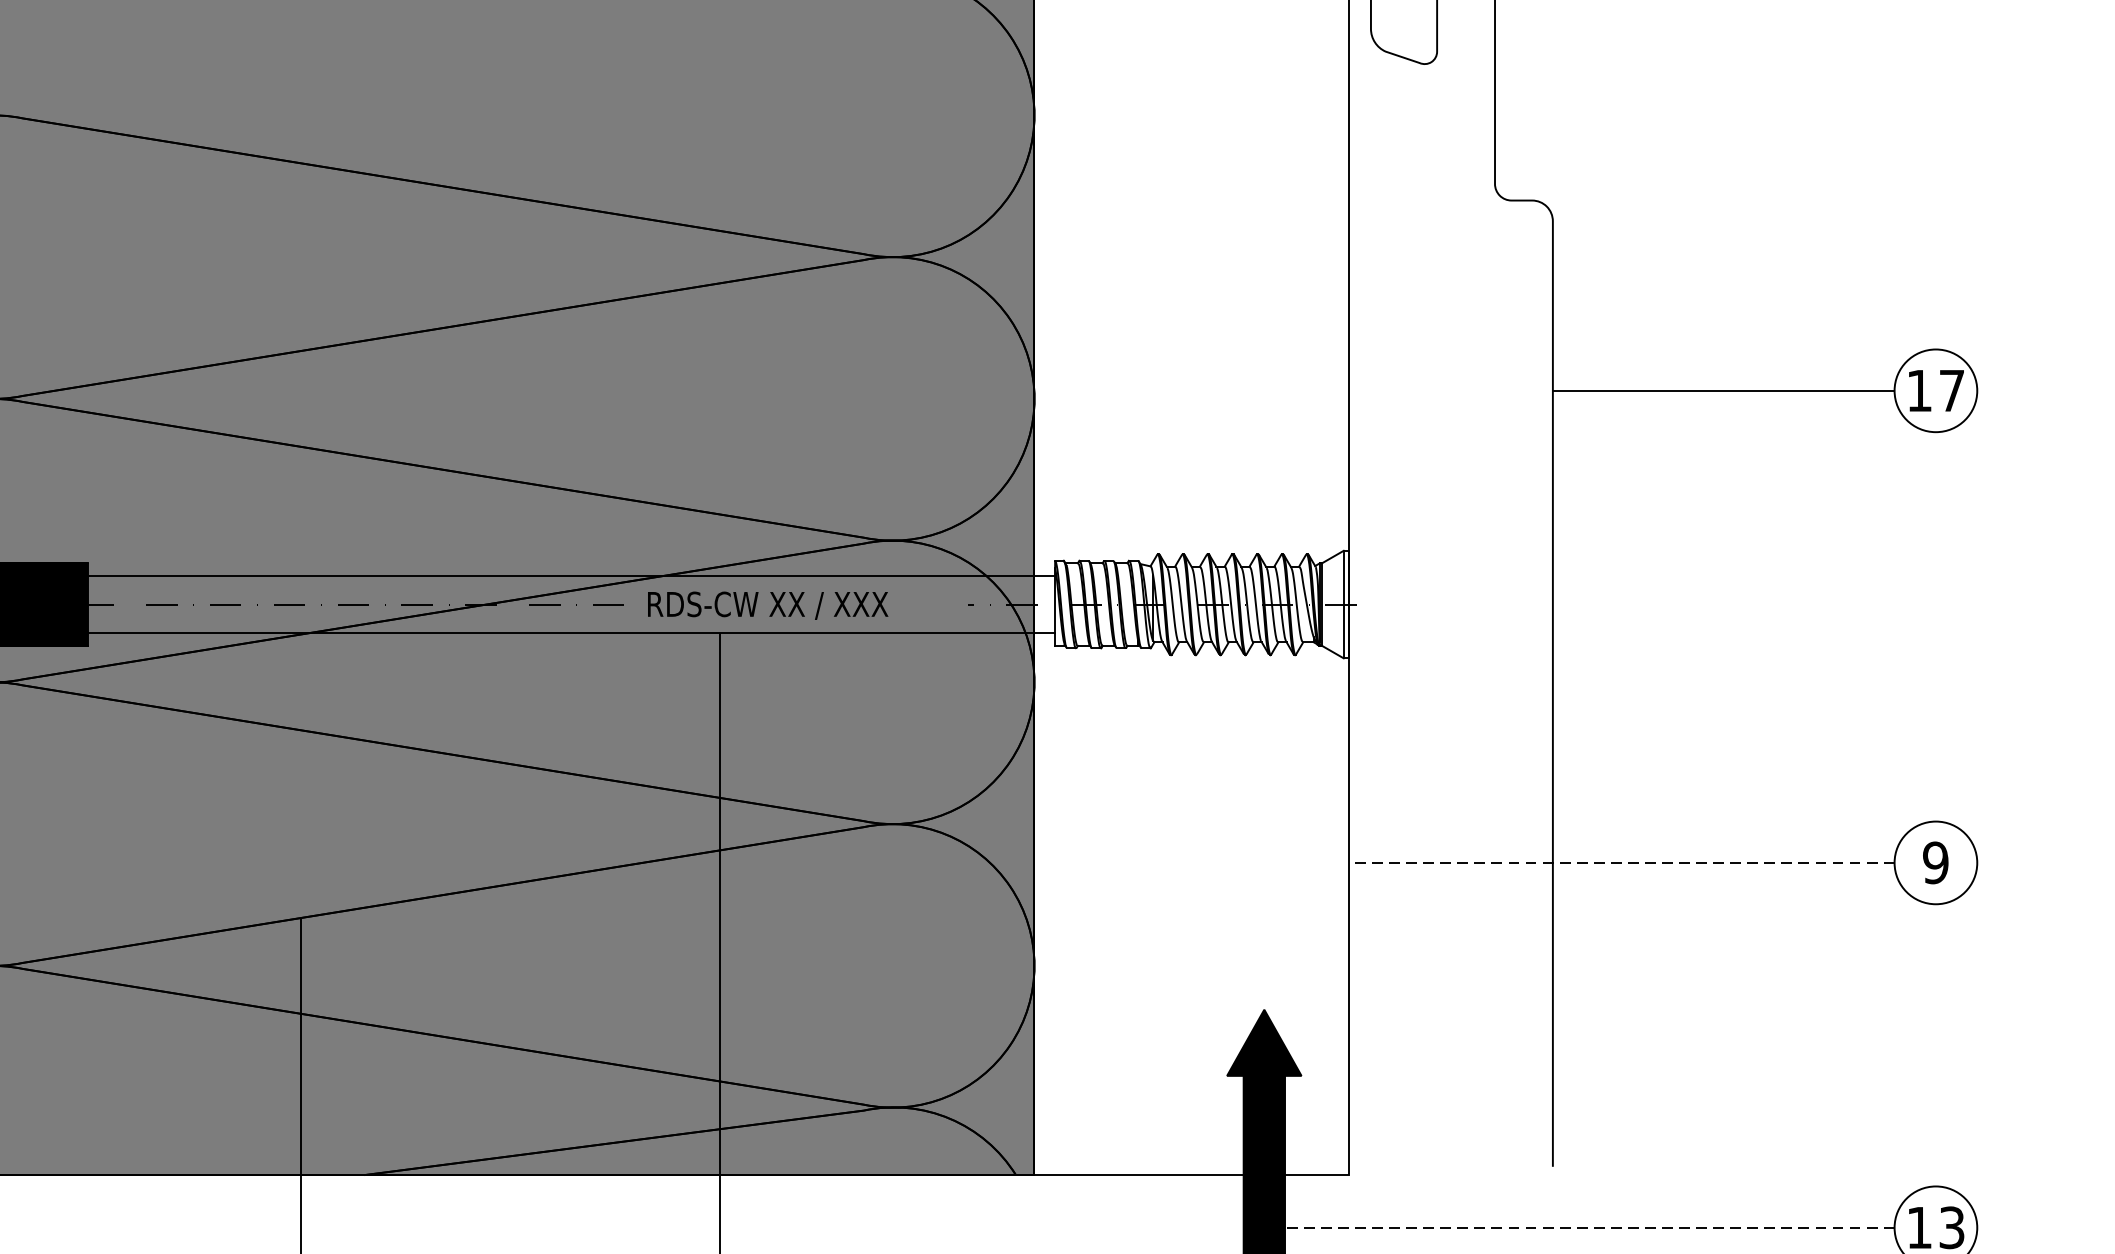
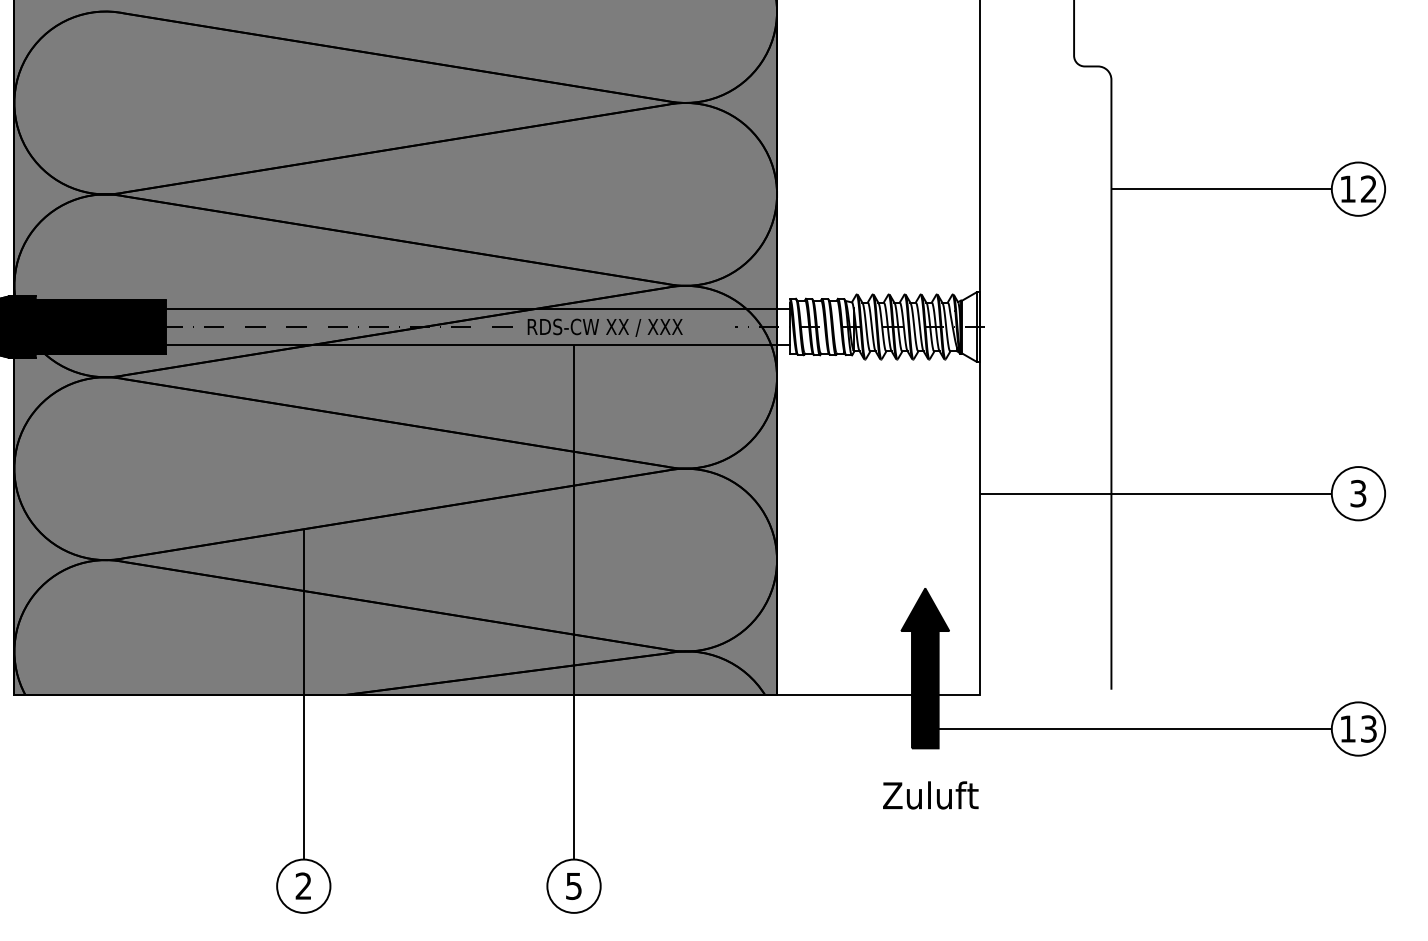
text: (1951, 389) -> (1368, 188), 17 -> 12
line: (1624, 862) -> (1157, 493), dashed -> solid
text: (1935, 862) -> (1358, 493), 9 -> 3
line: (1593, 1228) -> (1137, 729), dashed -> solid

